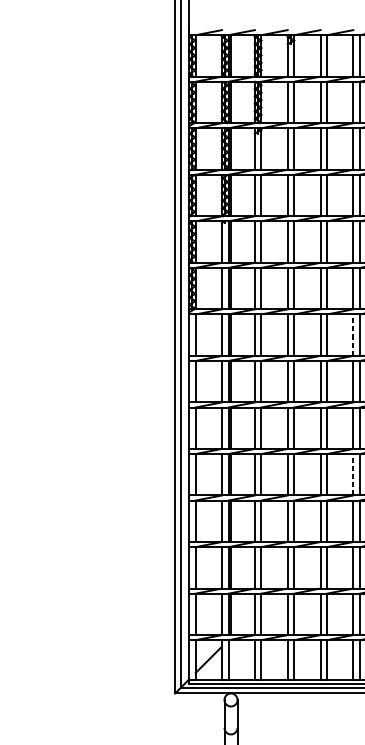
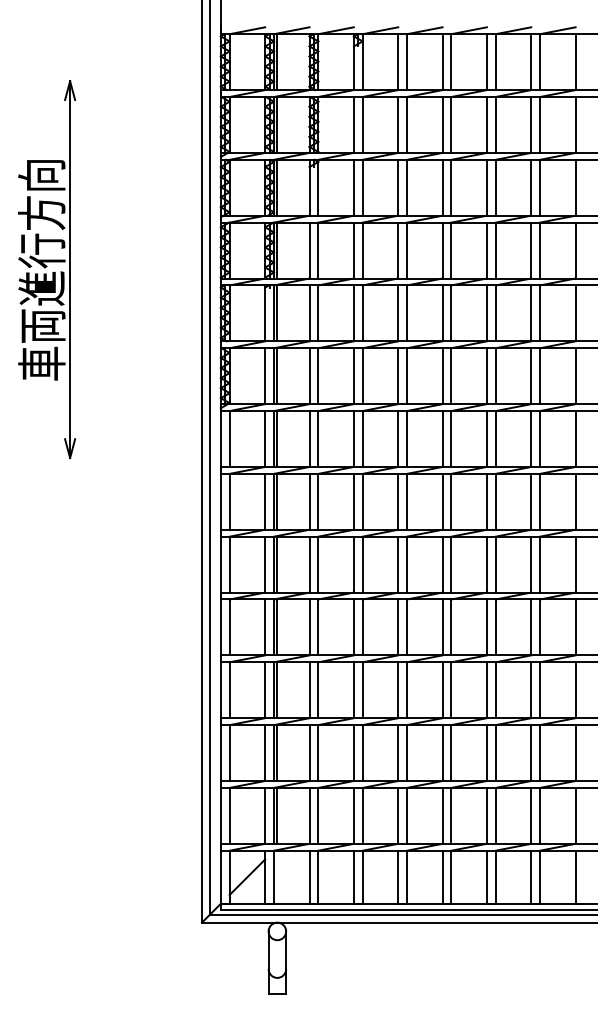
part: (60, 209) -> (47, 269), added
line: (353, 335) -> (442, 439), dashed -> solid
line: (353, 474) -> (442, 627), dashed -> solid

